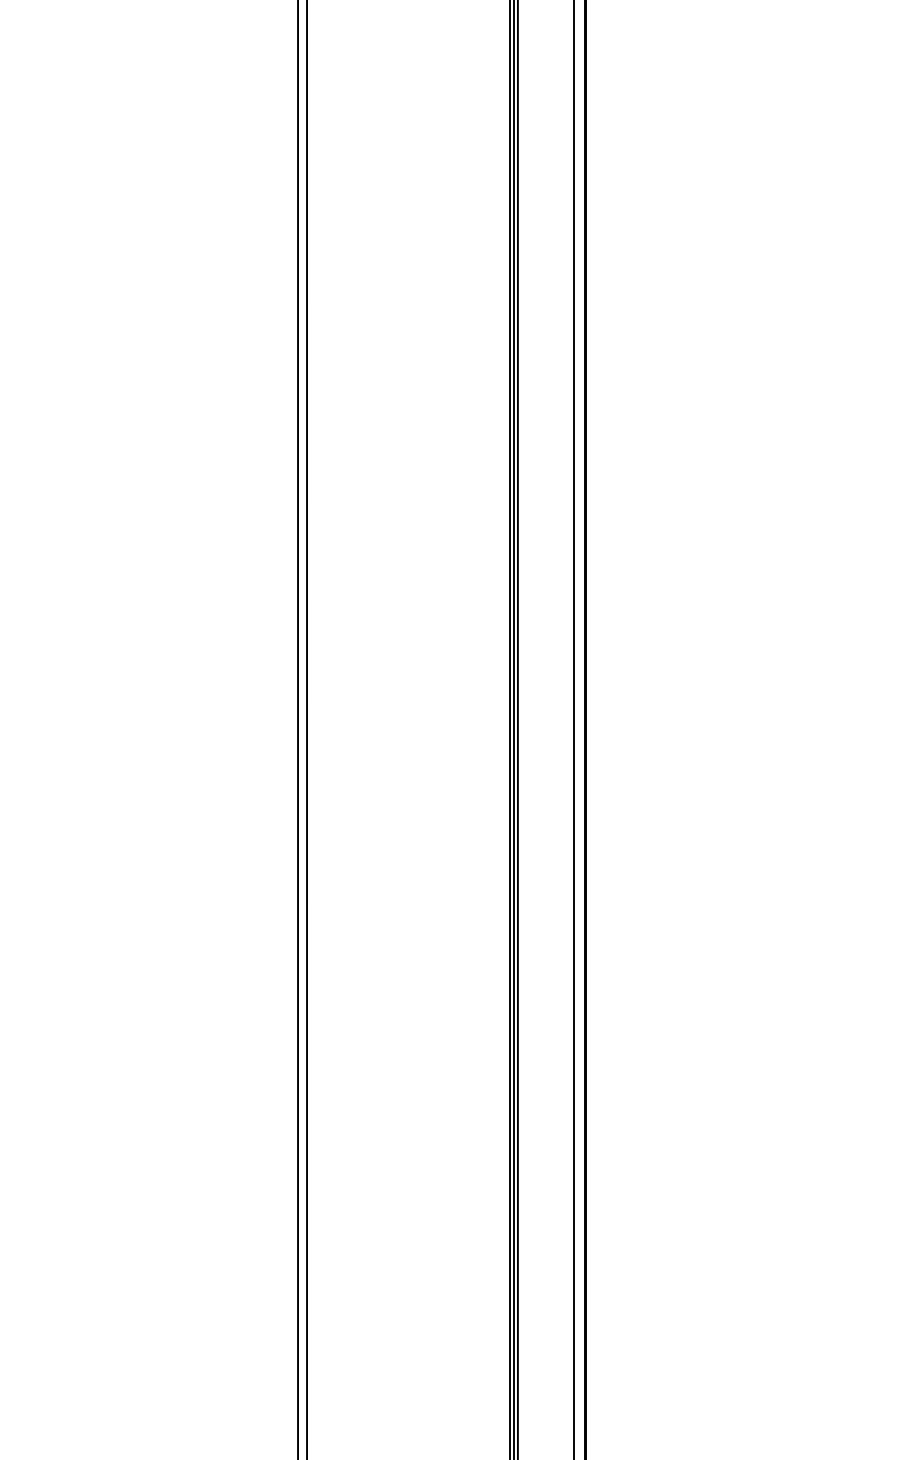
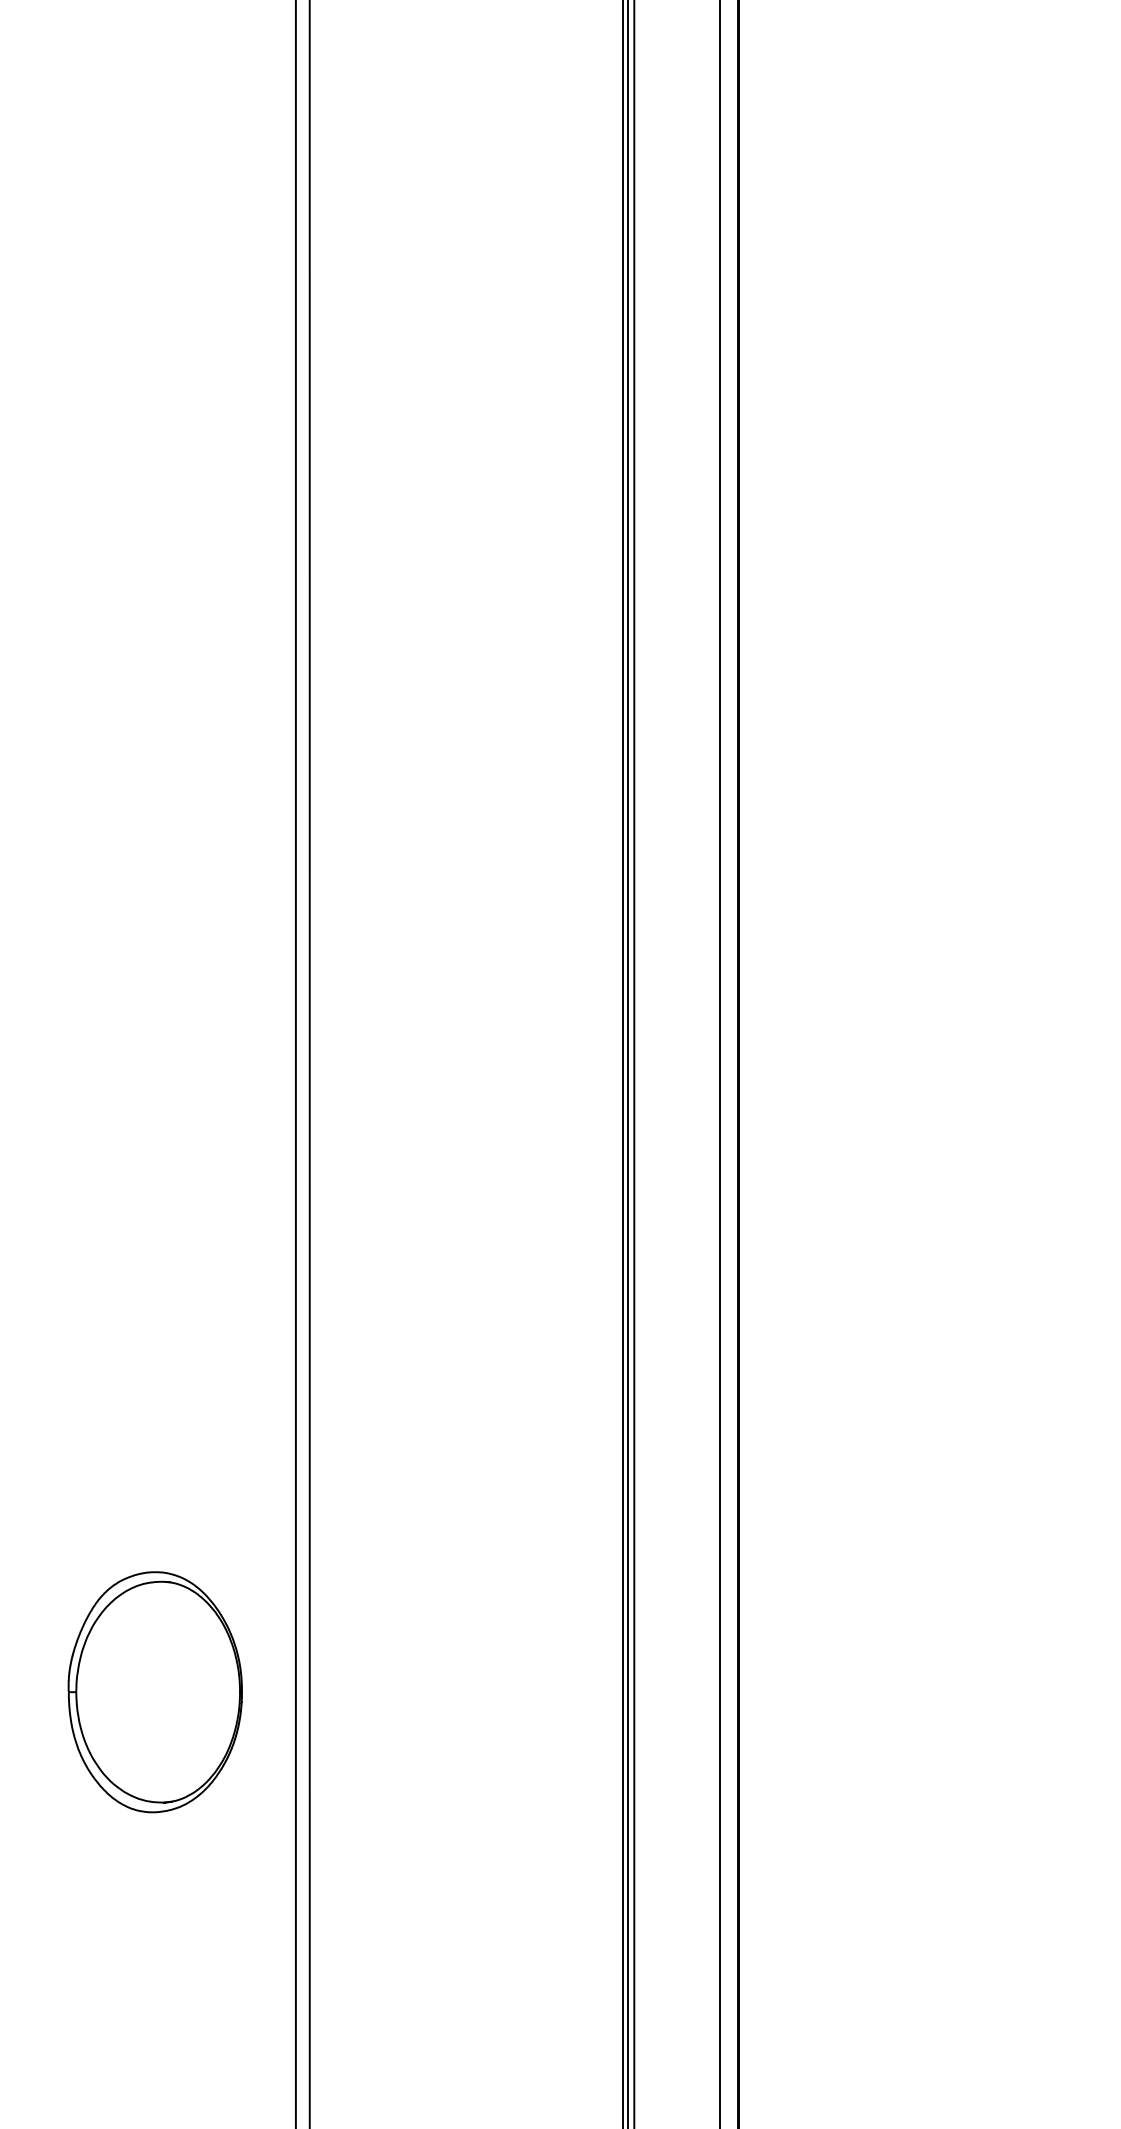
part: (206, 1229) -> (155, 1691), added

